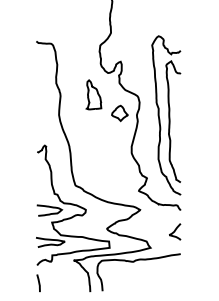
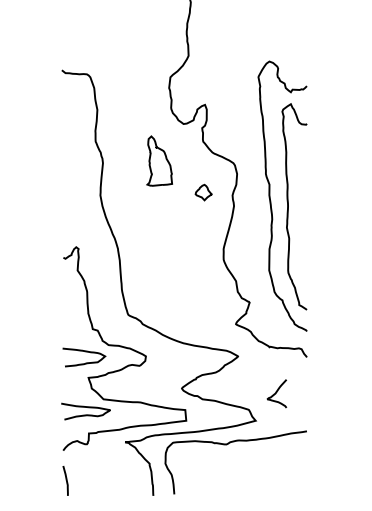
part: (119, 113) -> (202, 192), size x0.6
curve: (175, 231) -> (277, 392), moved

